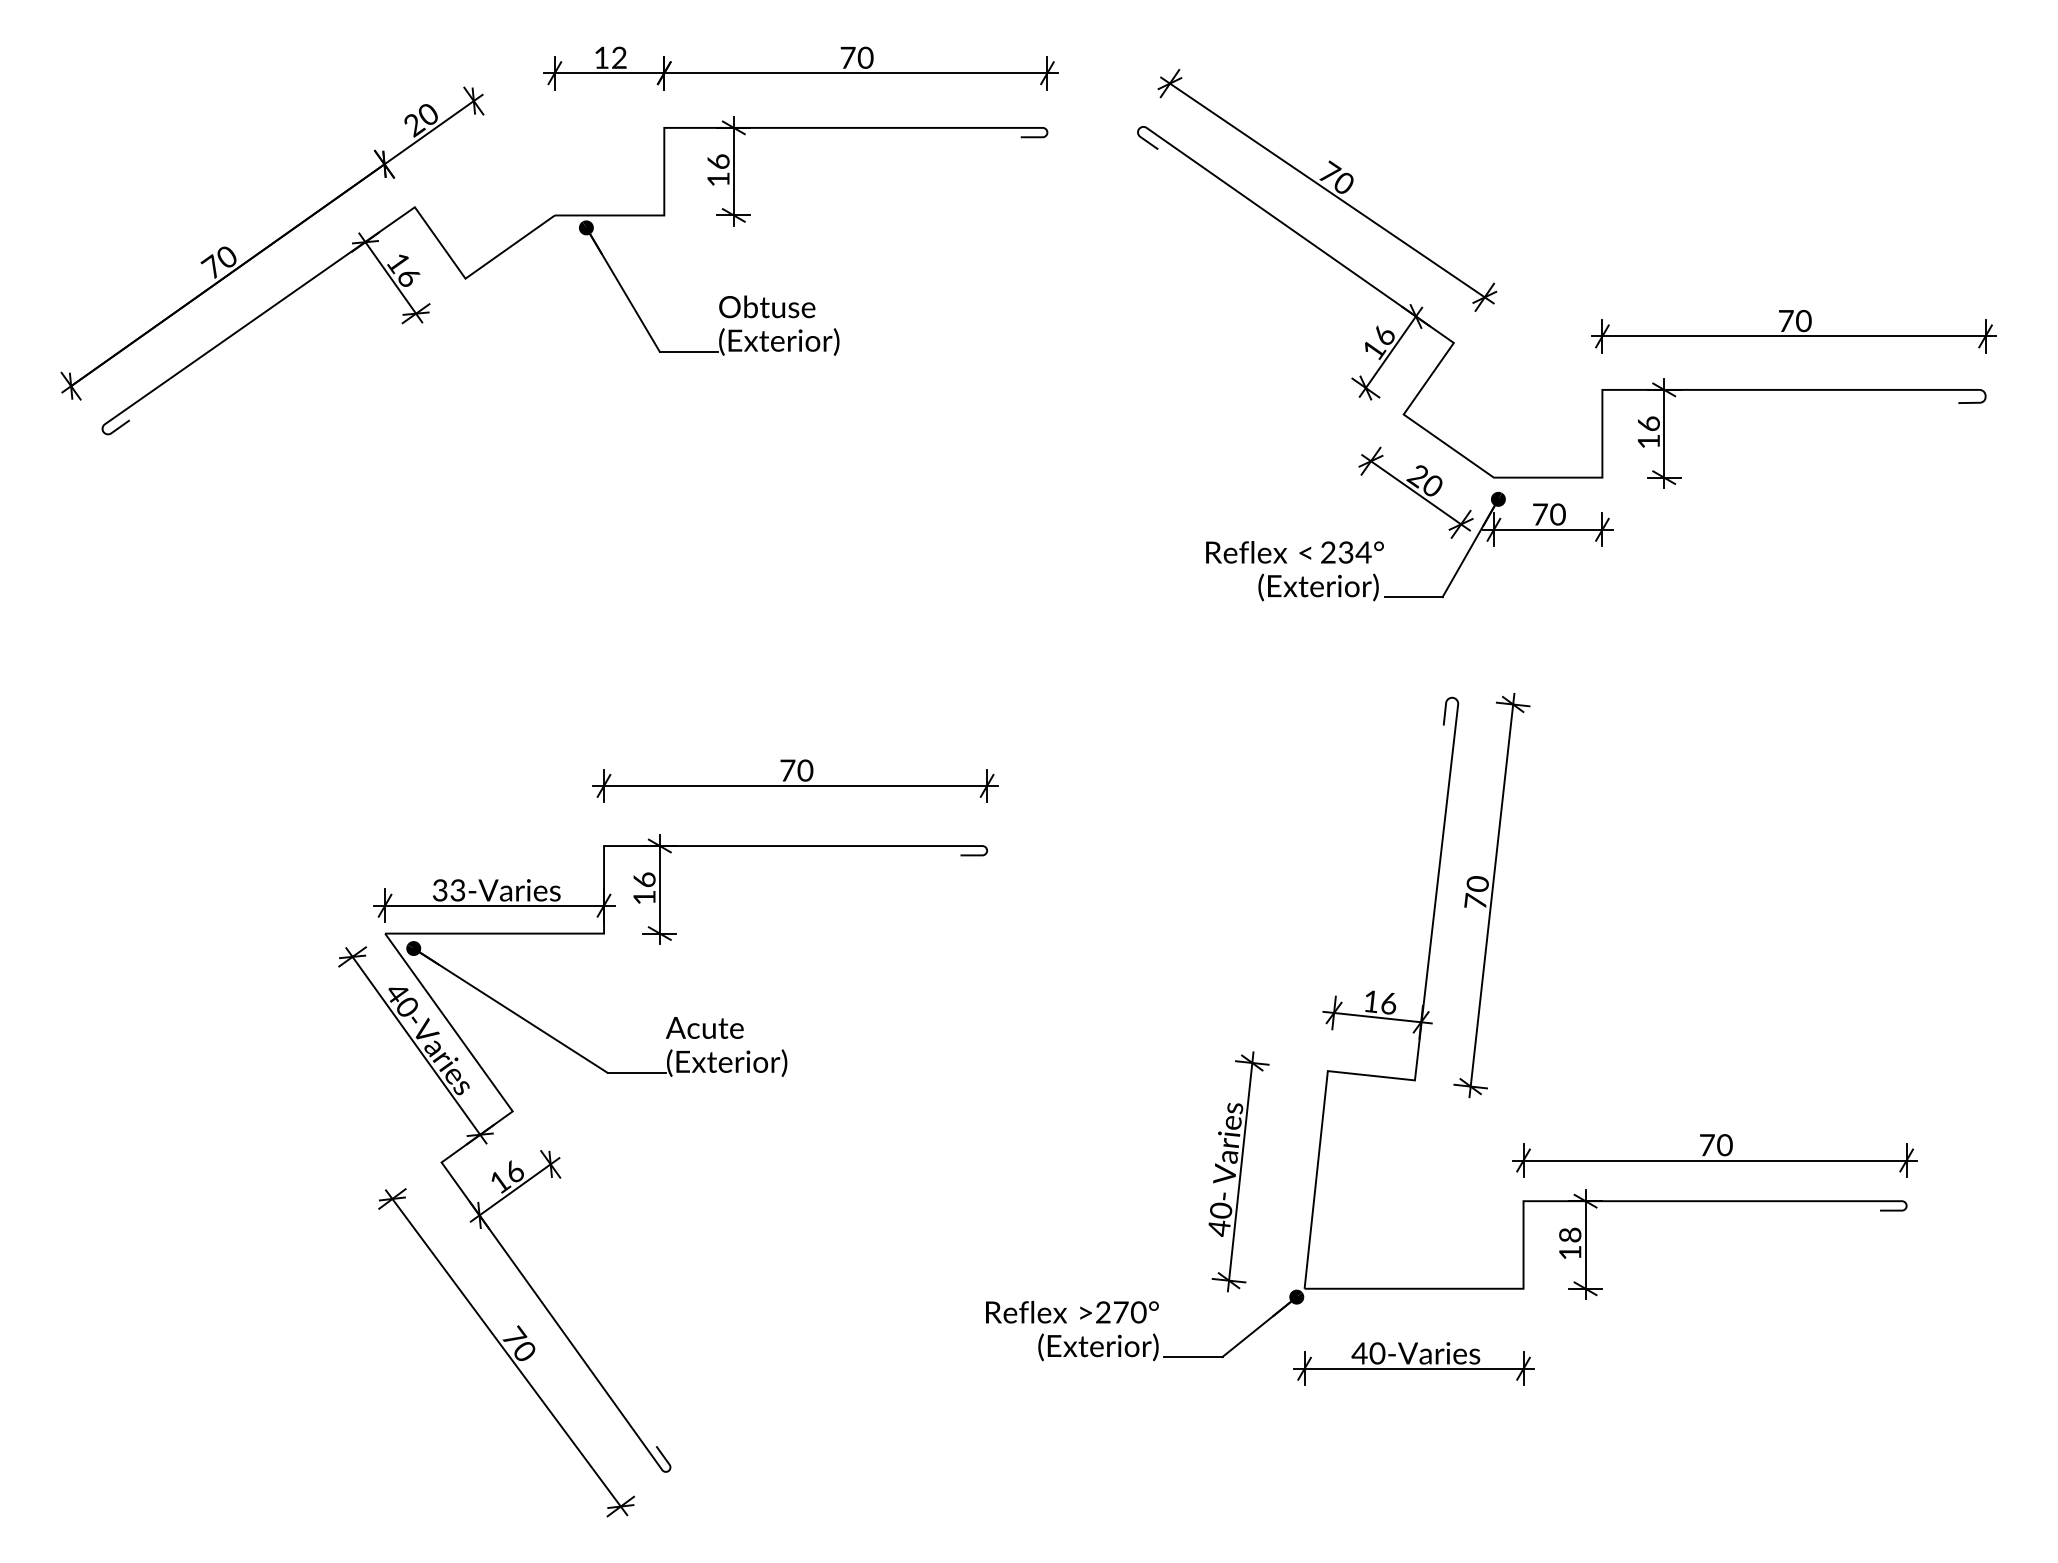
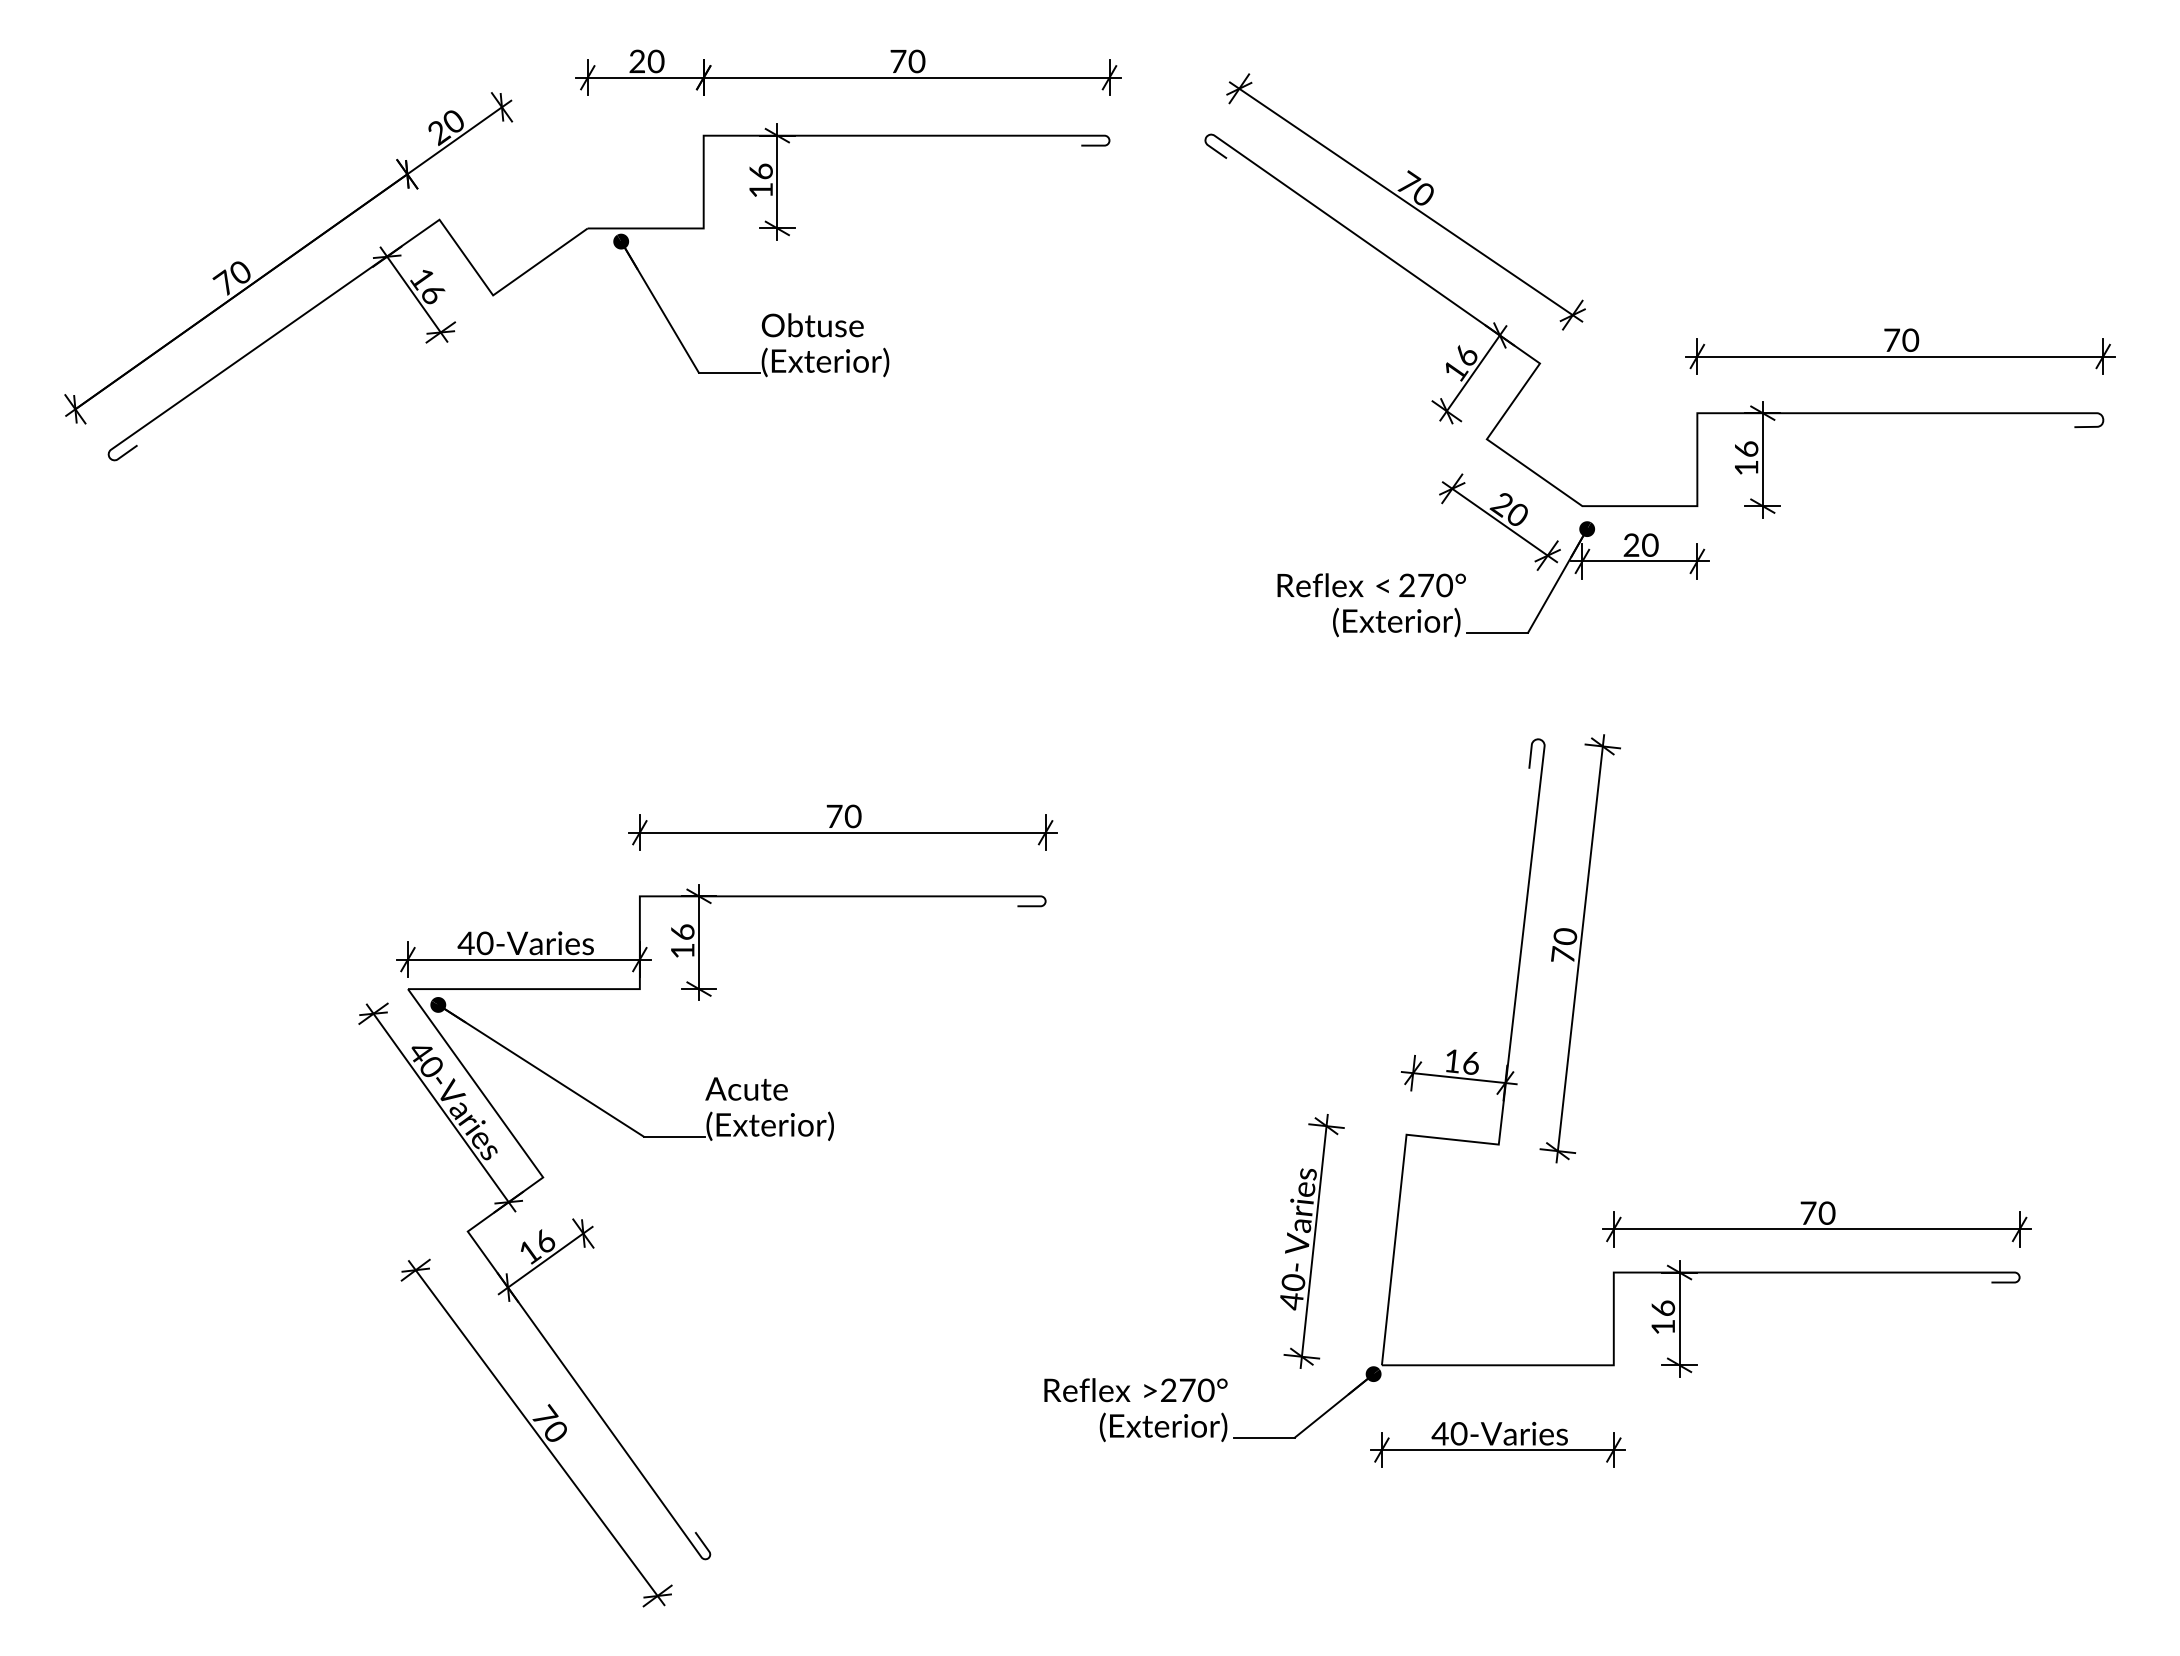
text: (610, 57) -> (646, 61), 12 -> 20
text: (1540, 513) -> (1631, 544), 70 -> 20
text: (1355, 552) -> (1435, 585), 234° -> 270°
text: (448, 890) -> (475, 943), 33-Varies -> 40-Varies
text: (1569, 1235) -> (1662, 1308), 18 -> 16

